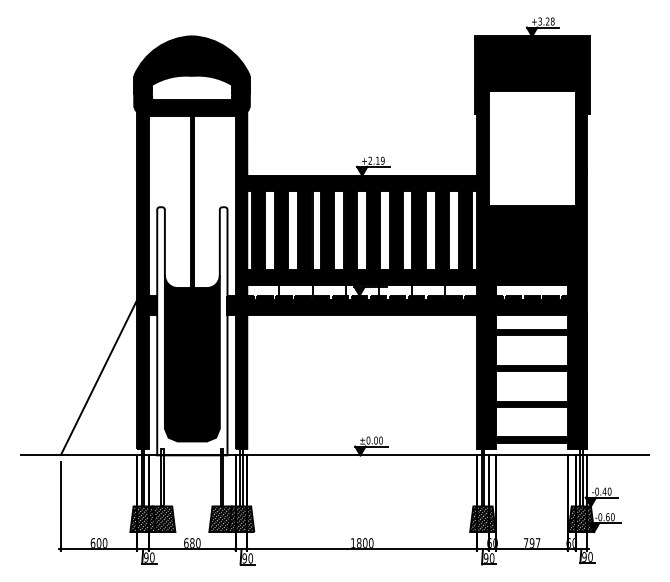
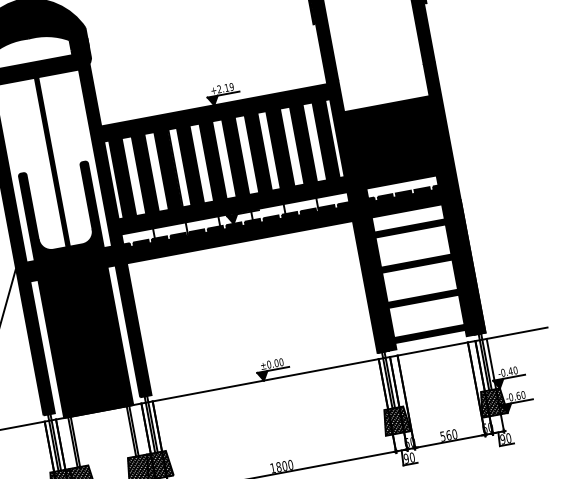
fill: (192, 331) -> (76, 289), added
text: (531, 542) -> (448, 434), 797 -> 560

